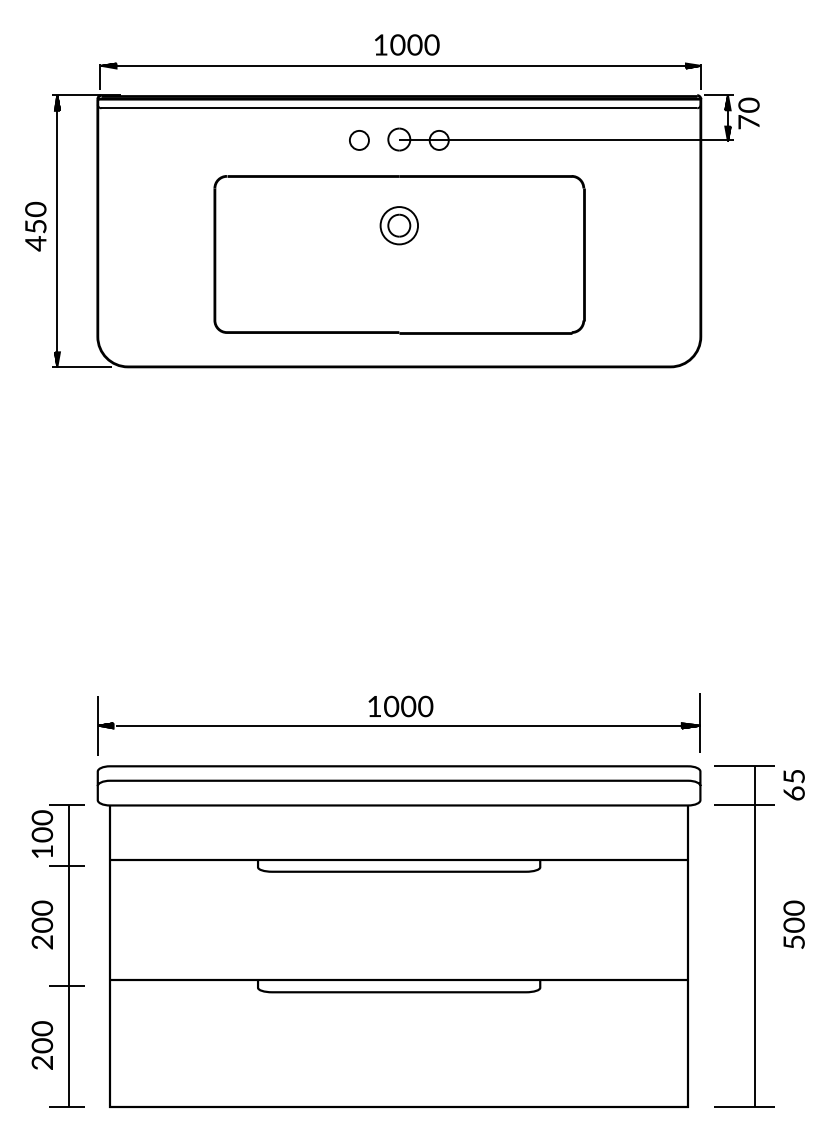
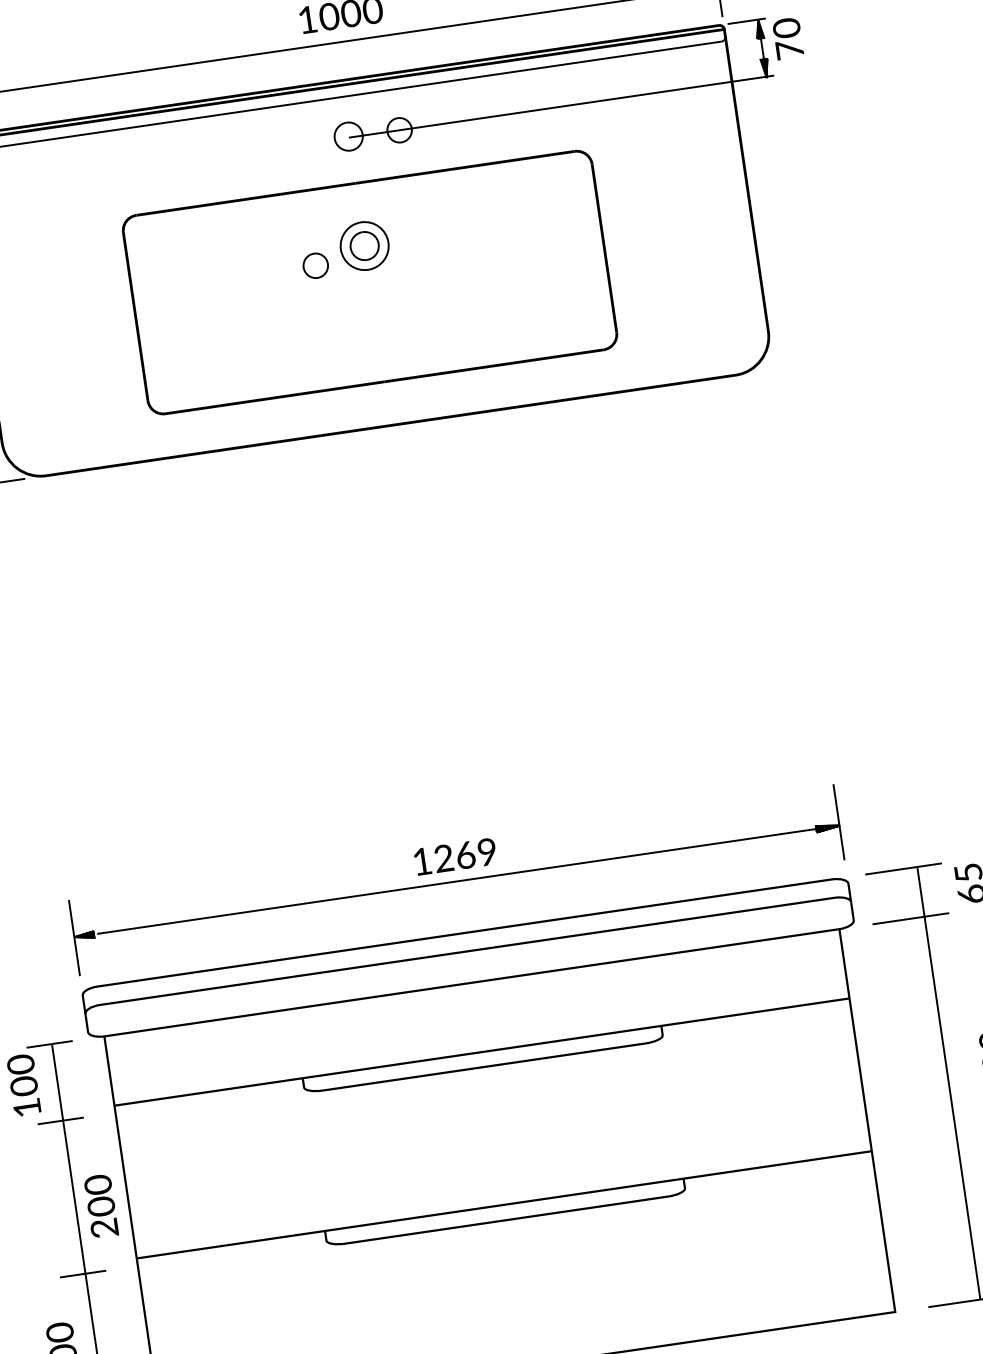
part: (359, 140) -> (315, 265), moved
text: (408, 706) -> (465, 855), 1000 -> 1269
text: (42, 924) -> (101, 1205), moved

